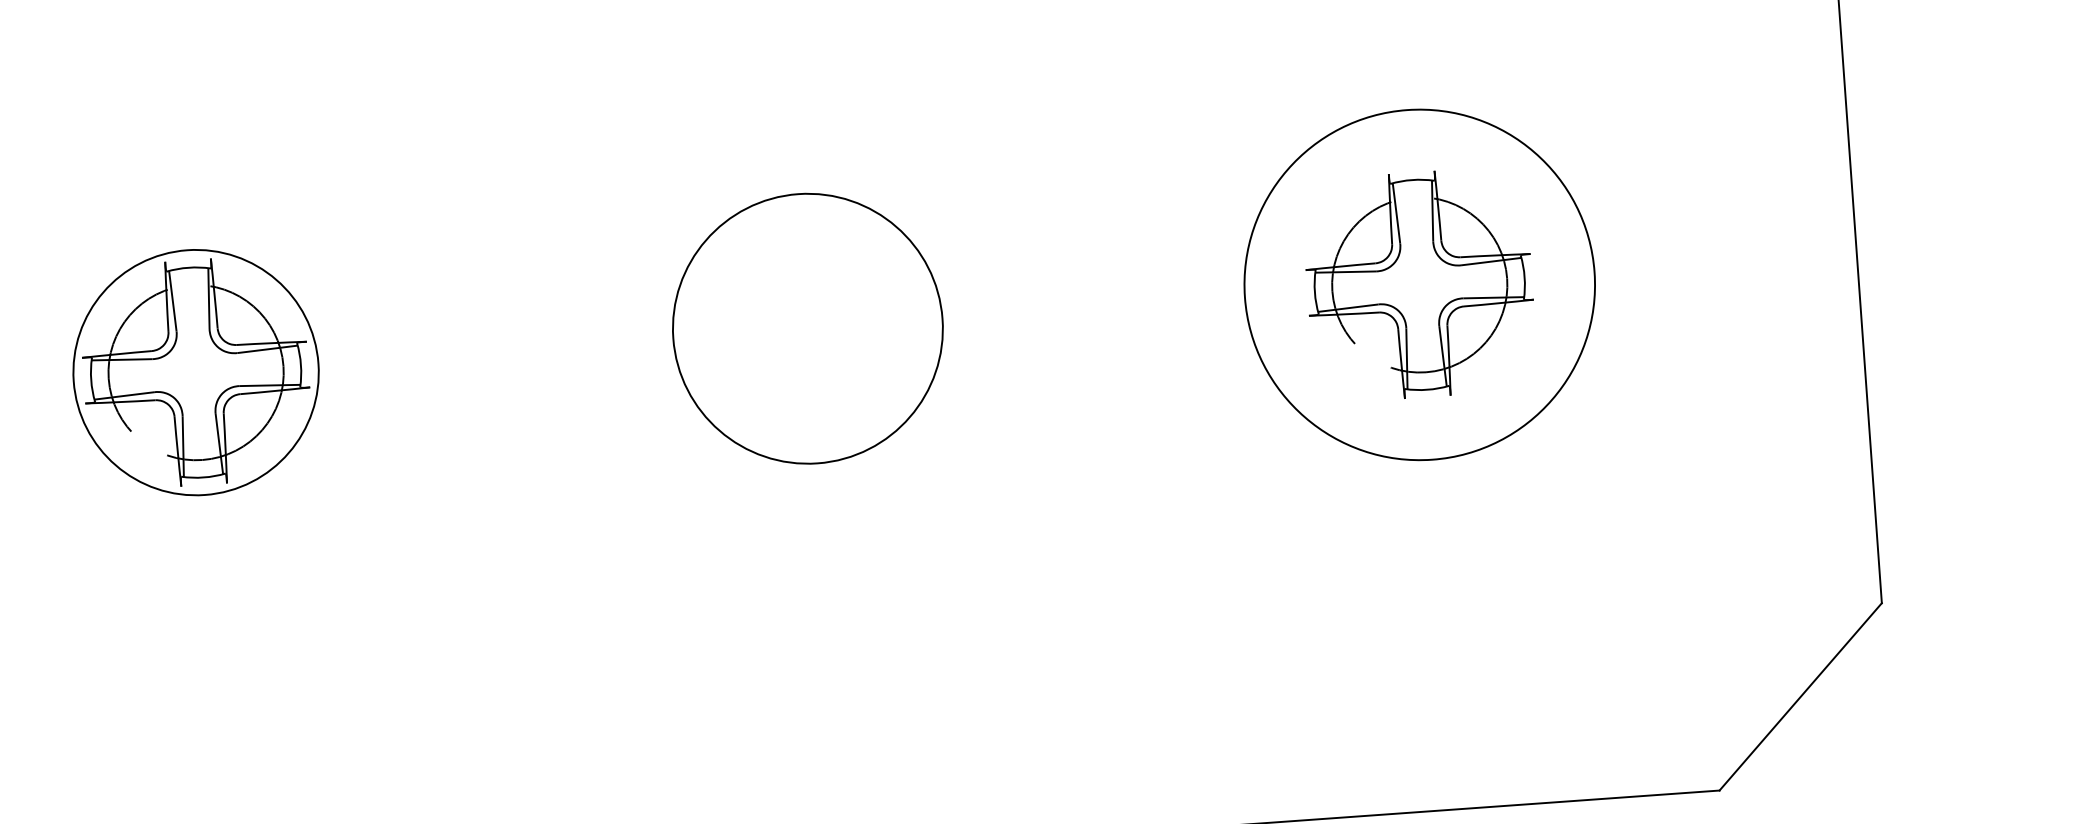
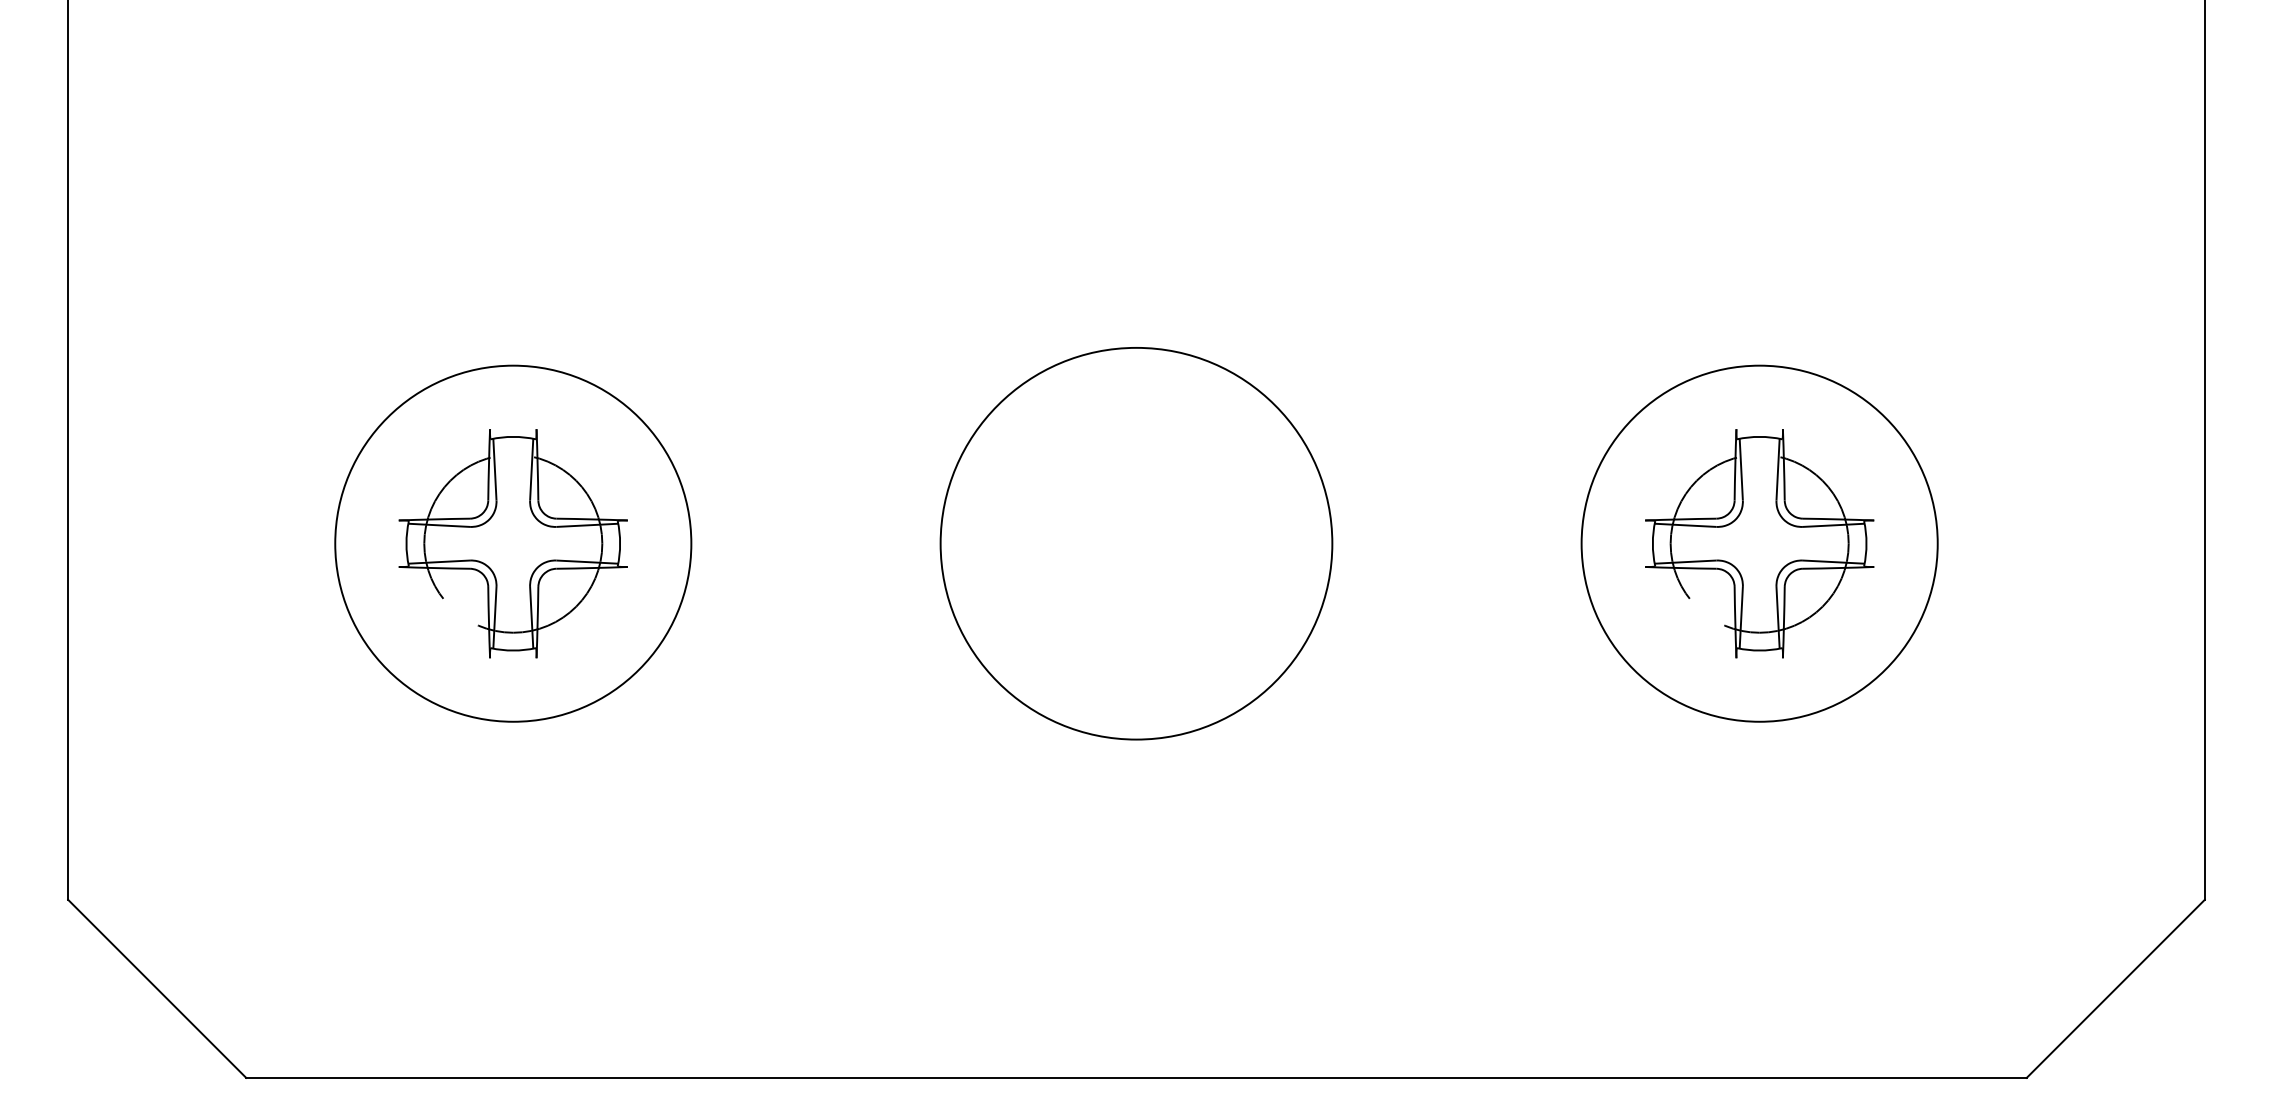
circle: (807, 328) -> (1136, 543), size x1.43
circle: (196, 372) -> (513, 543), size x1.43

